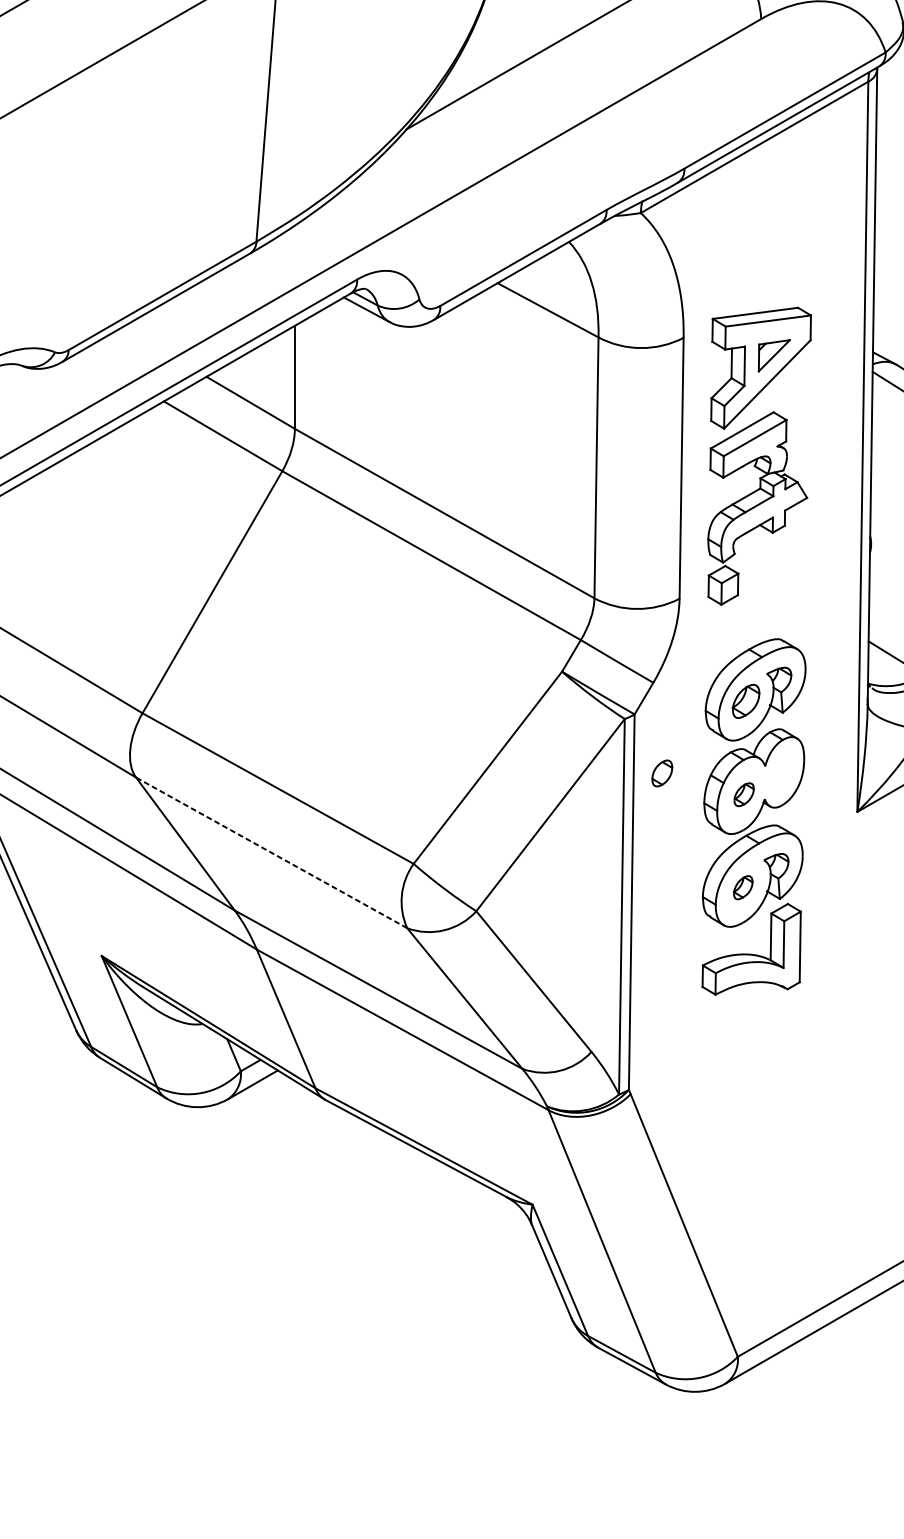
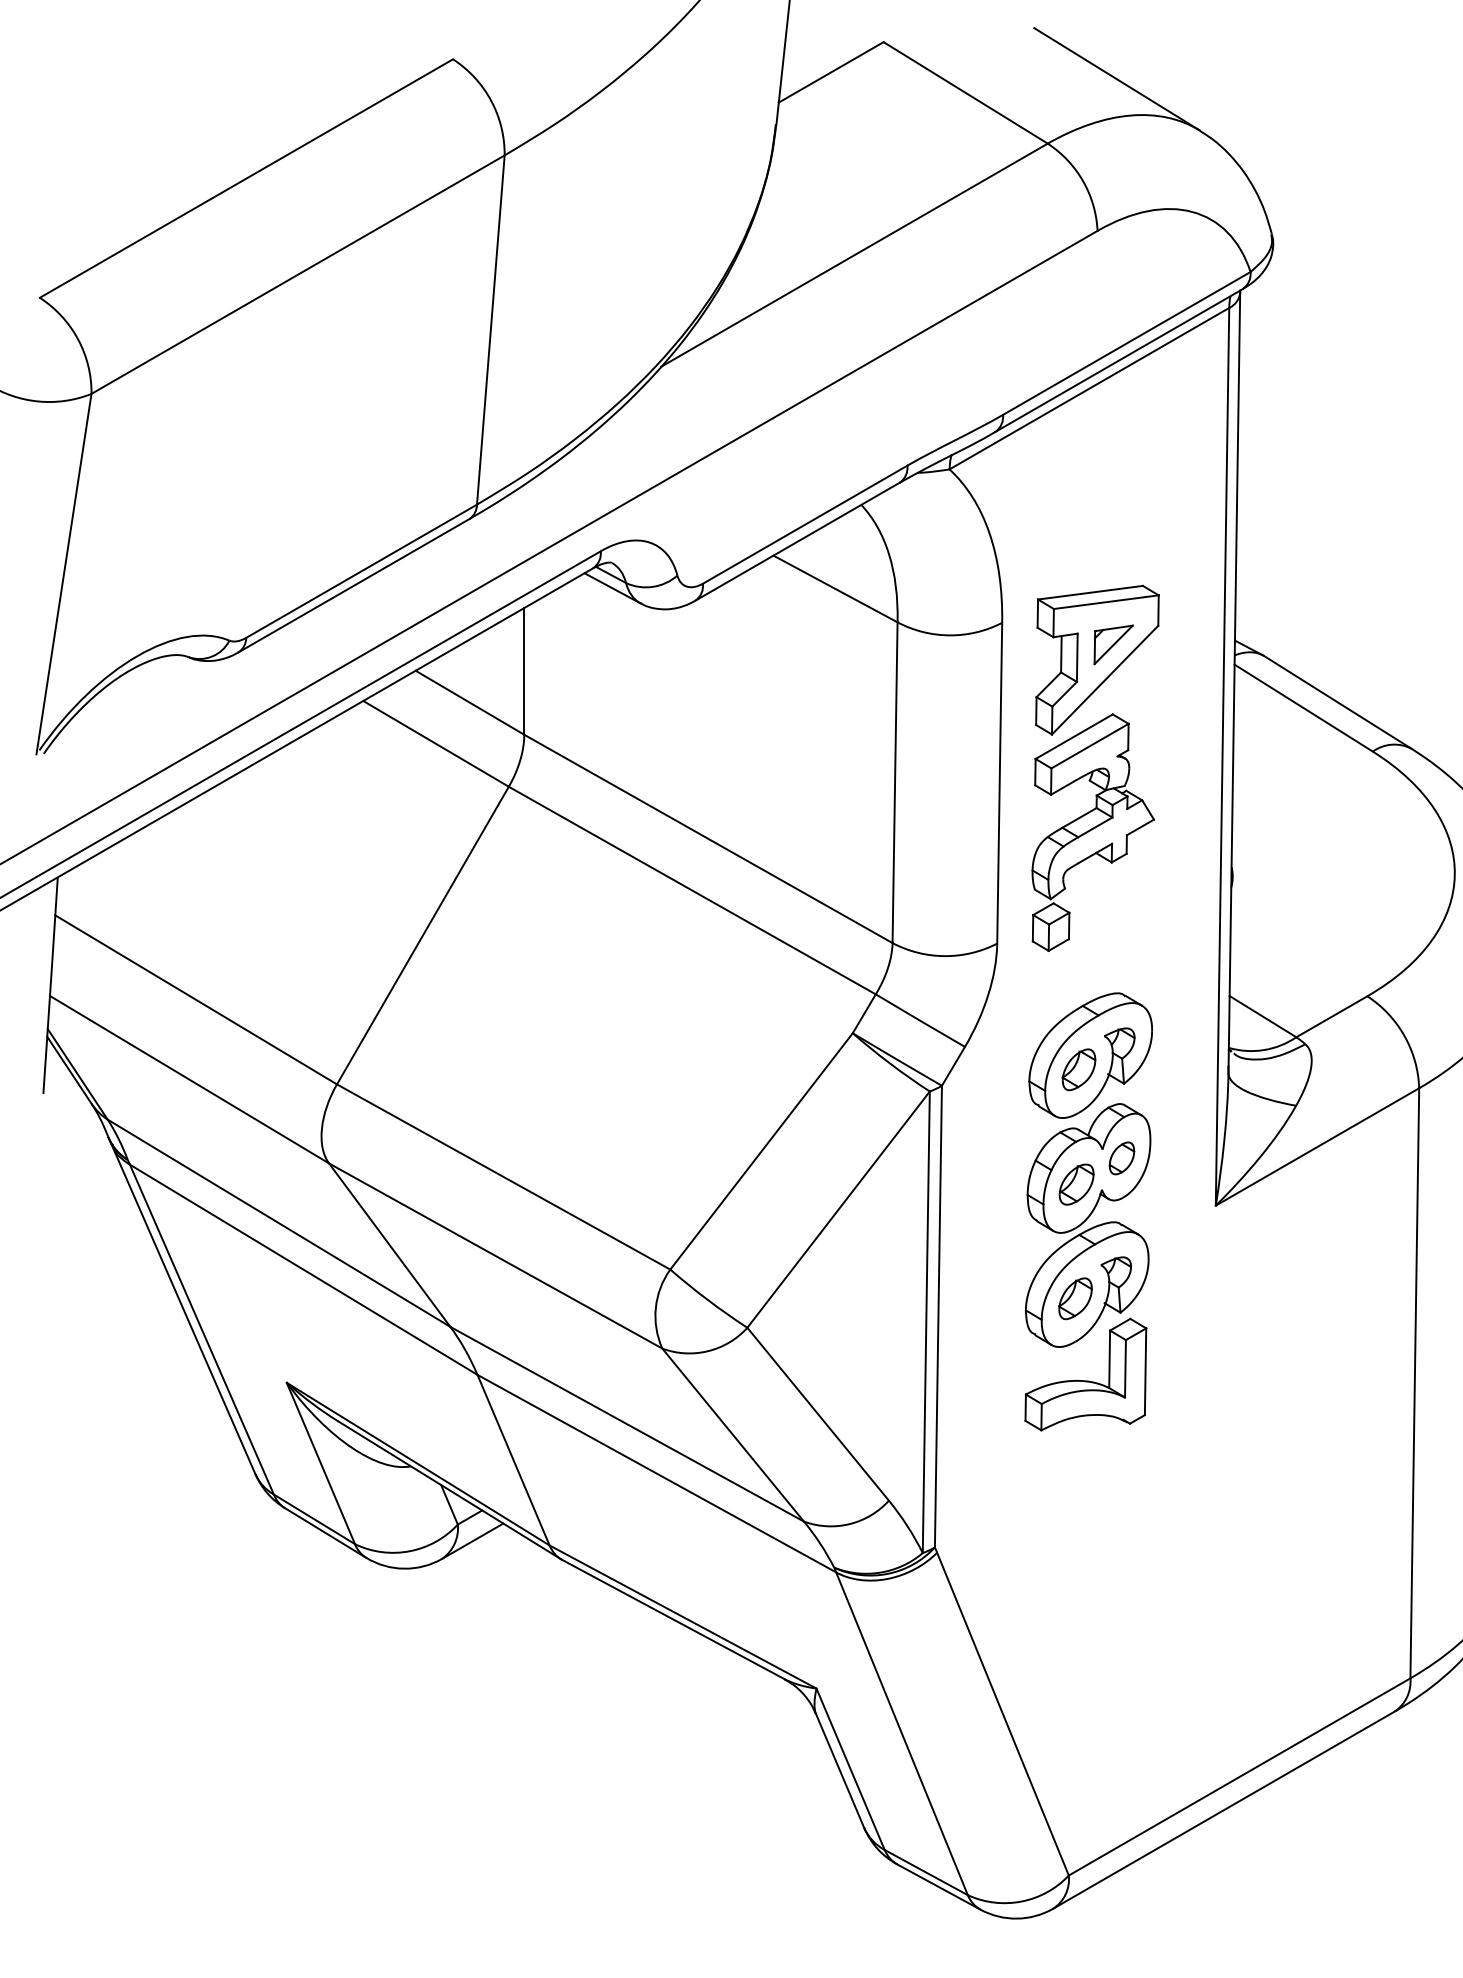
part: (661, 773) -> (1121, 1158), moved
part: (744, 794) -> (1076, 1184), size x1.43
line: (271, 853) -> (495, 1256), dashed -> solid
part: (743, 887) -> (1075, 1298), size x1.43

